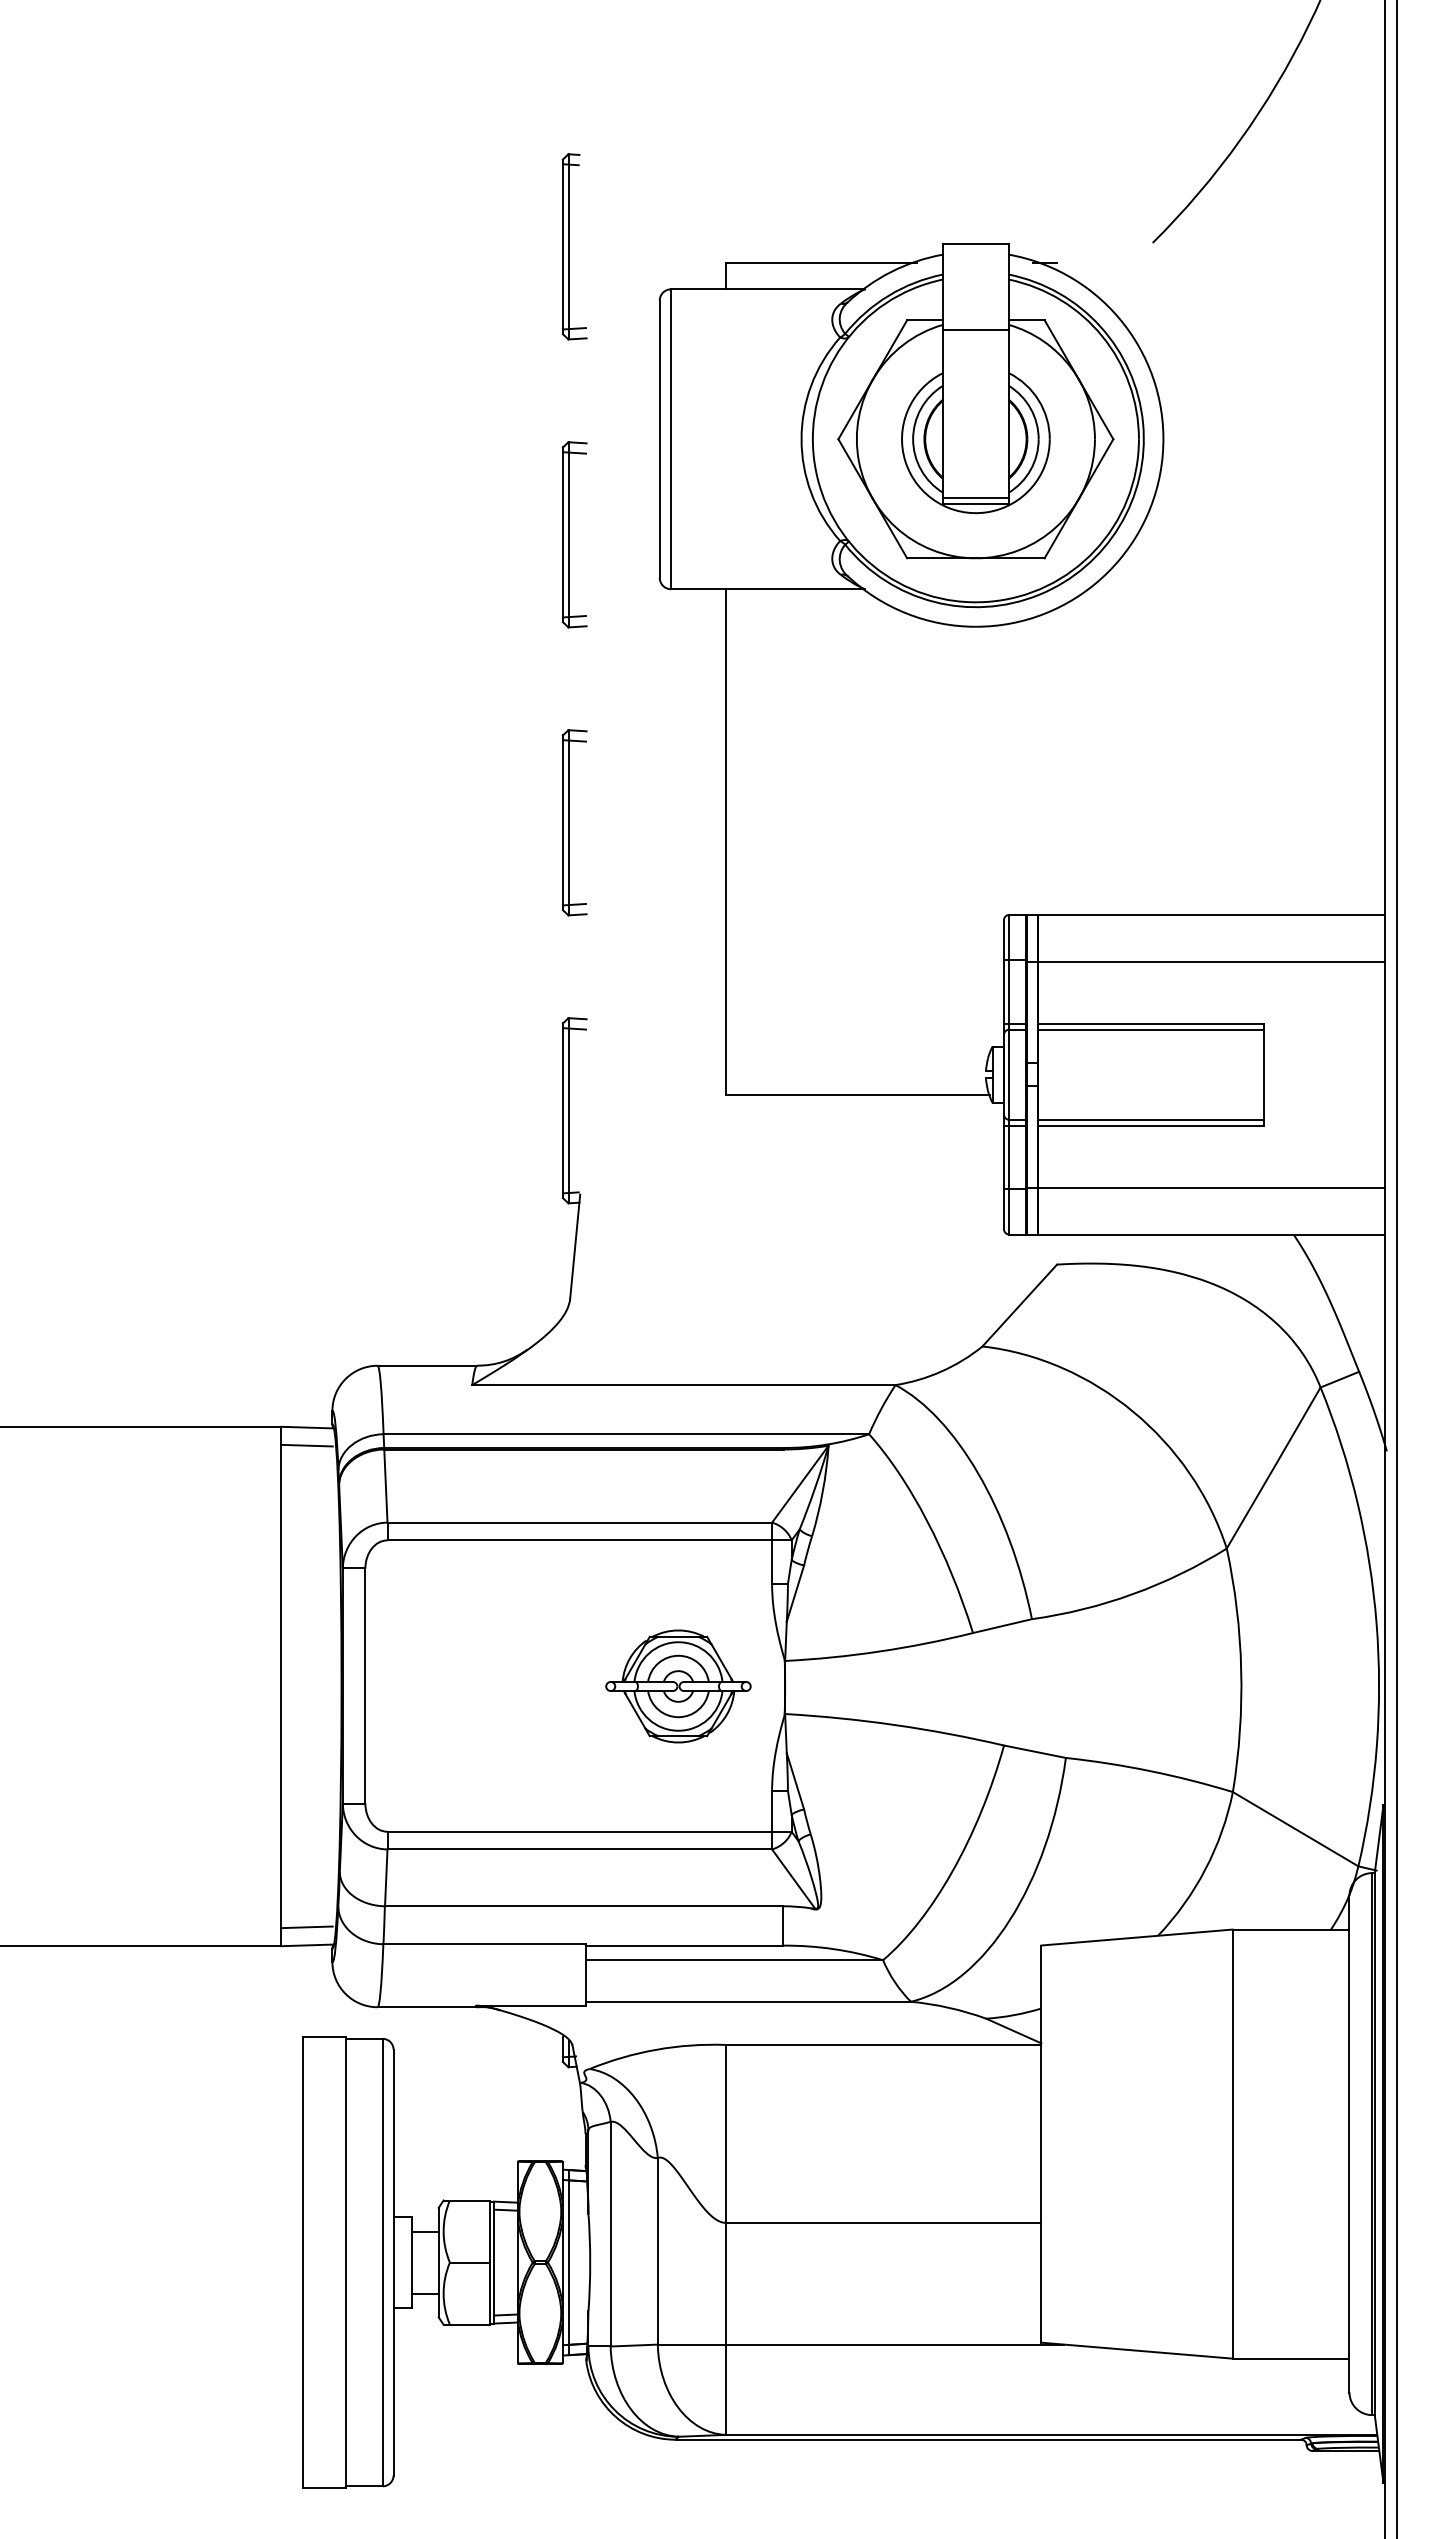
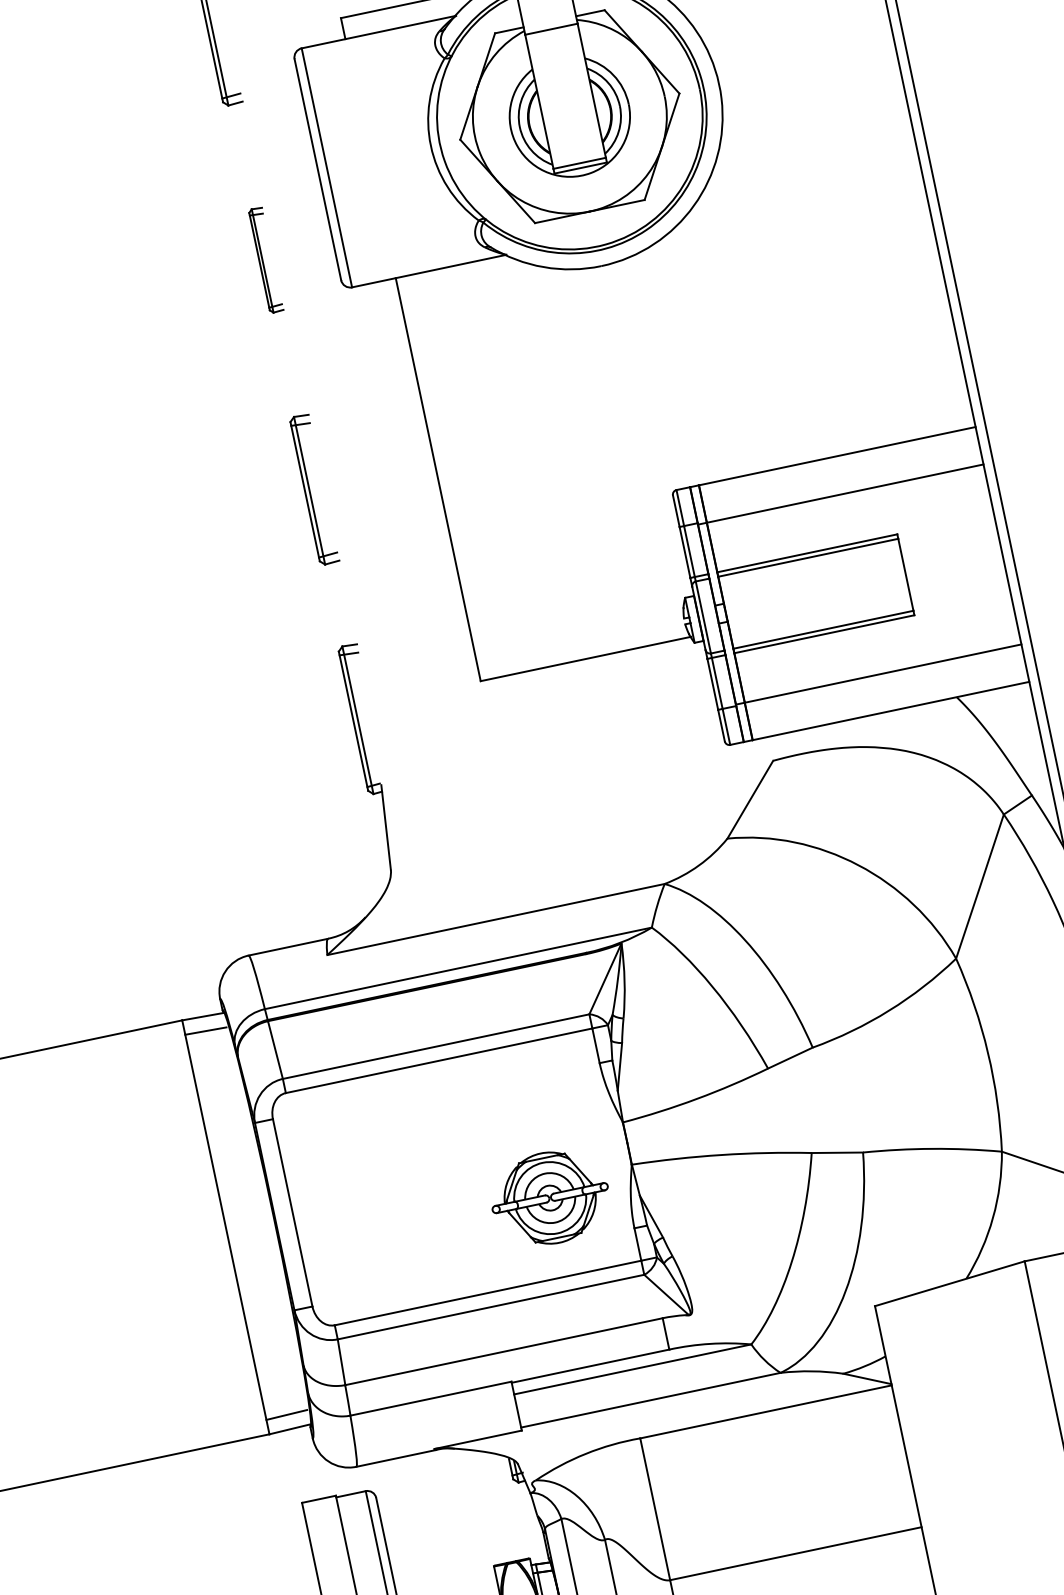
part: (574, 534) -> (265, 259), size x0.7
part: (678, 1686) -> (550, 1198), moved

